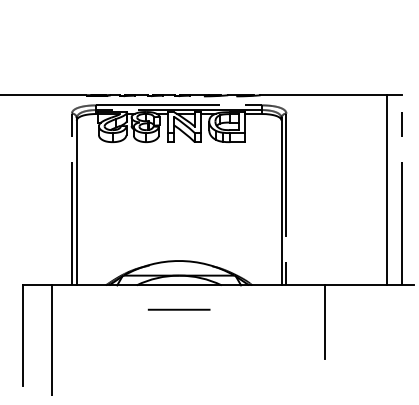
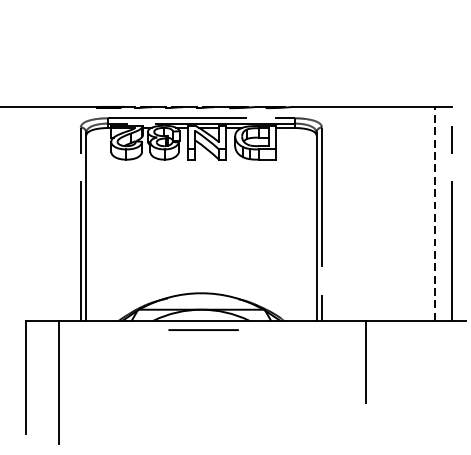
line: (387, 189) -> (435, 212), solid -> dashed
line: (178, 309) -> (202, 329), moved

